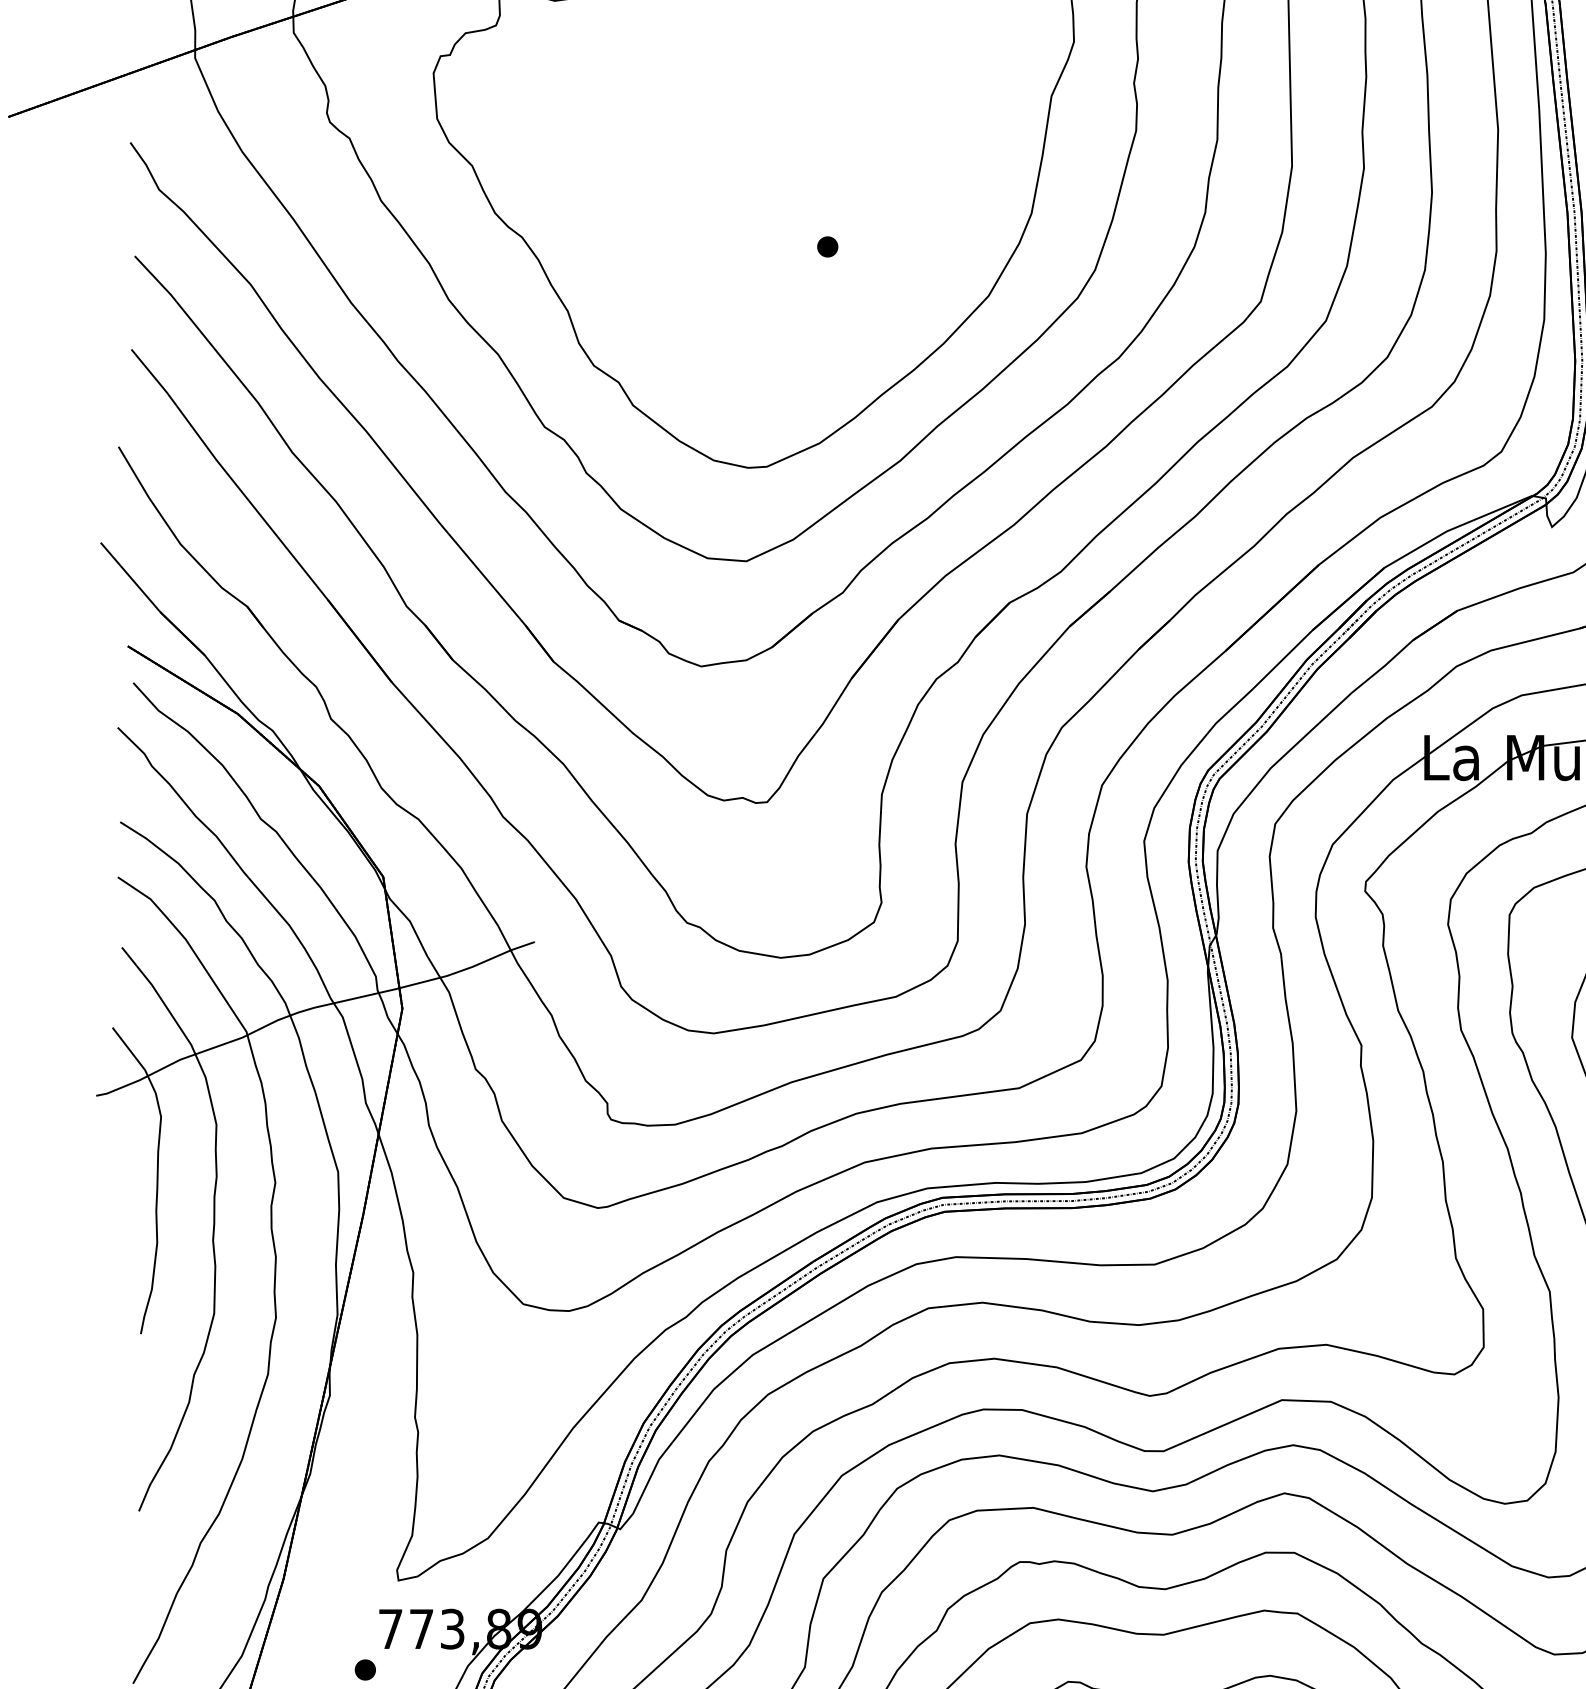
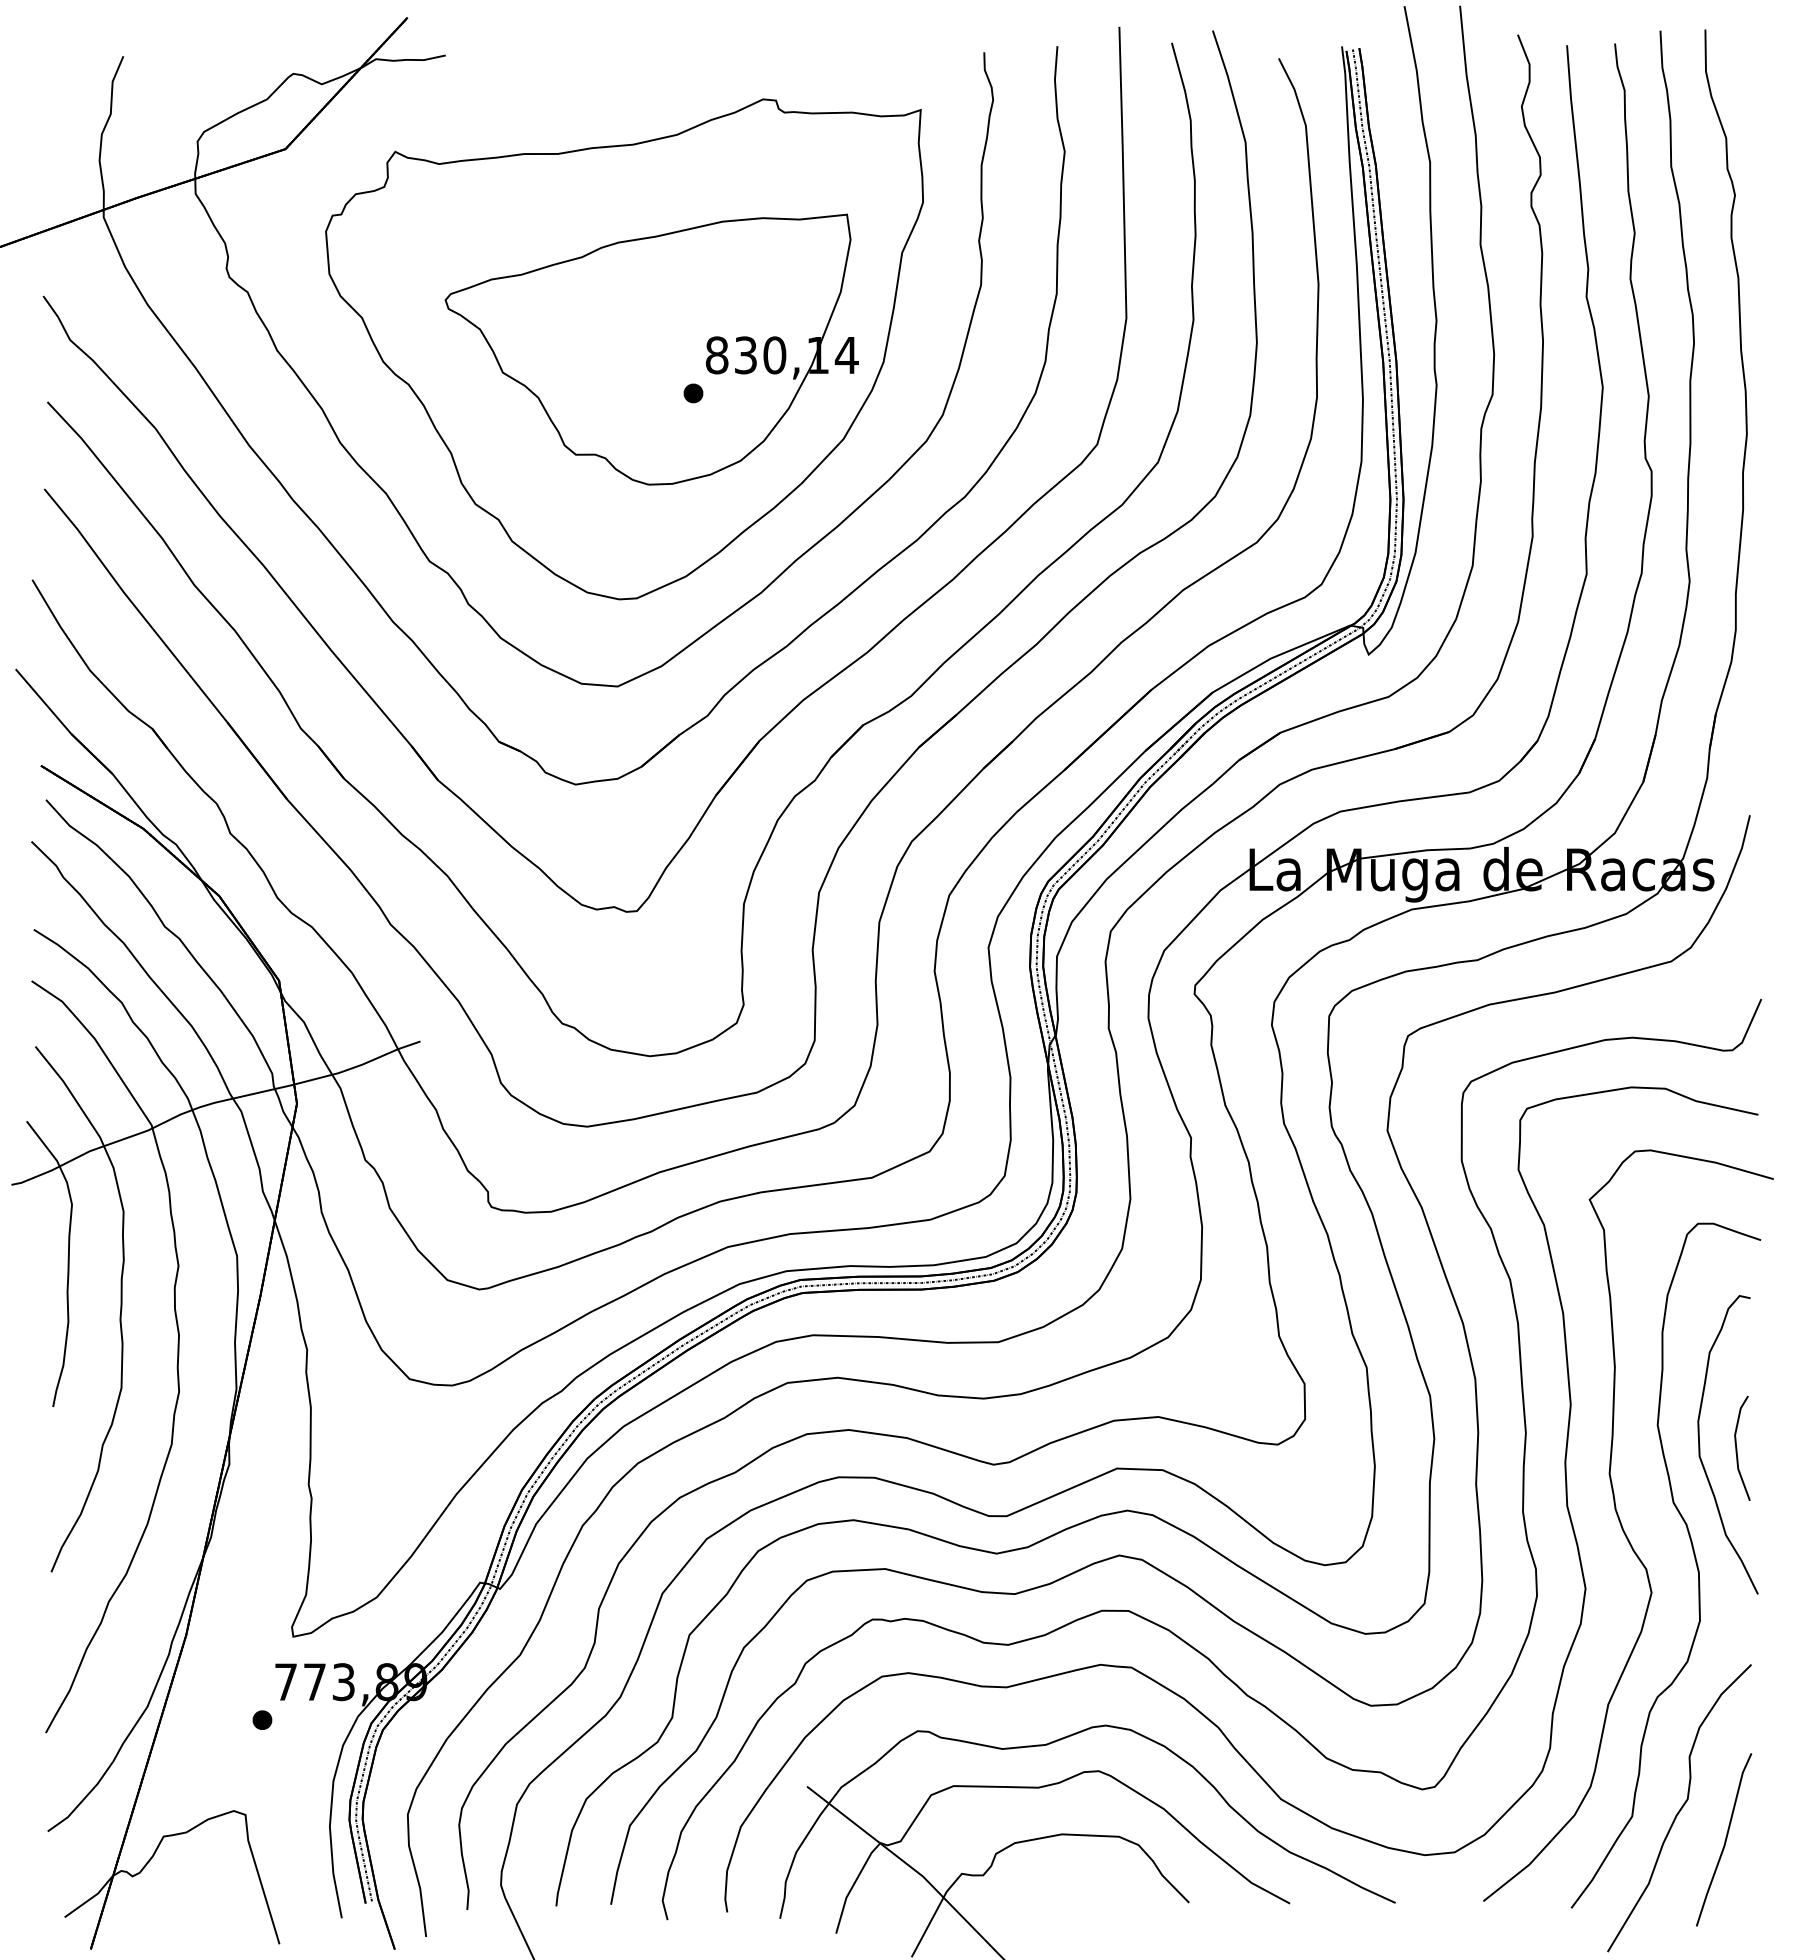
part: (782, 199) -> (651, 349), added

